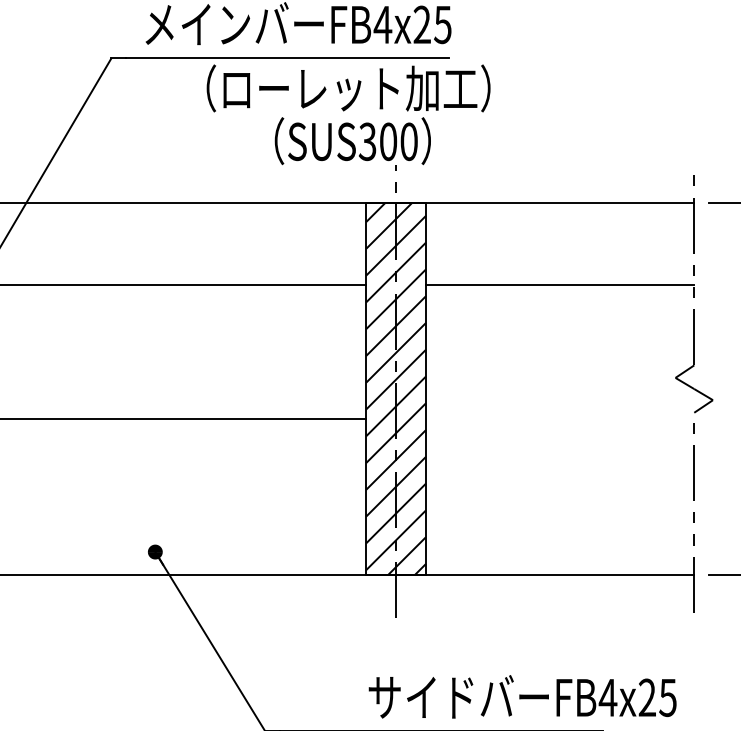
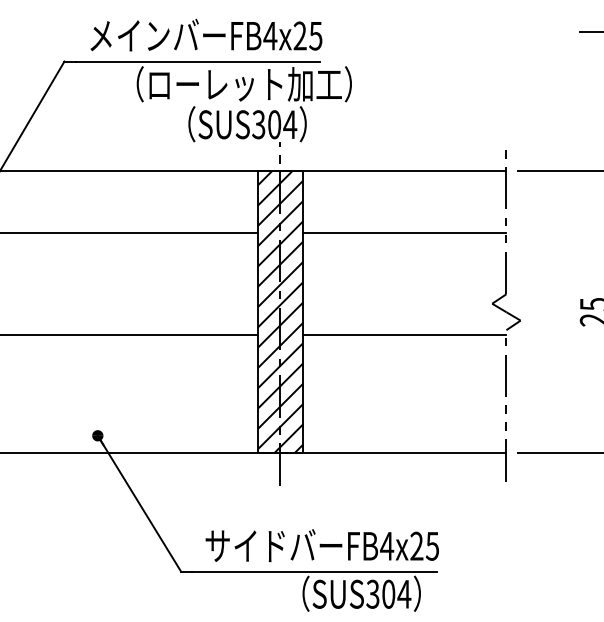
text: (409, 141) -> (290, 124), SUS300 -> SUS304
line: (559, 418) -> (404, 334), added
text: (521, 696) -> (321, 545), moved

